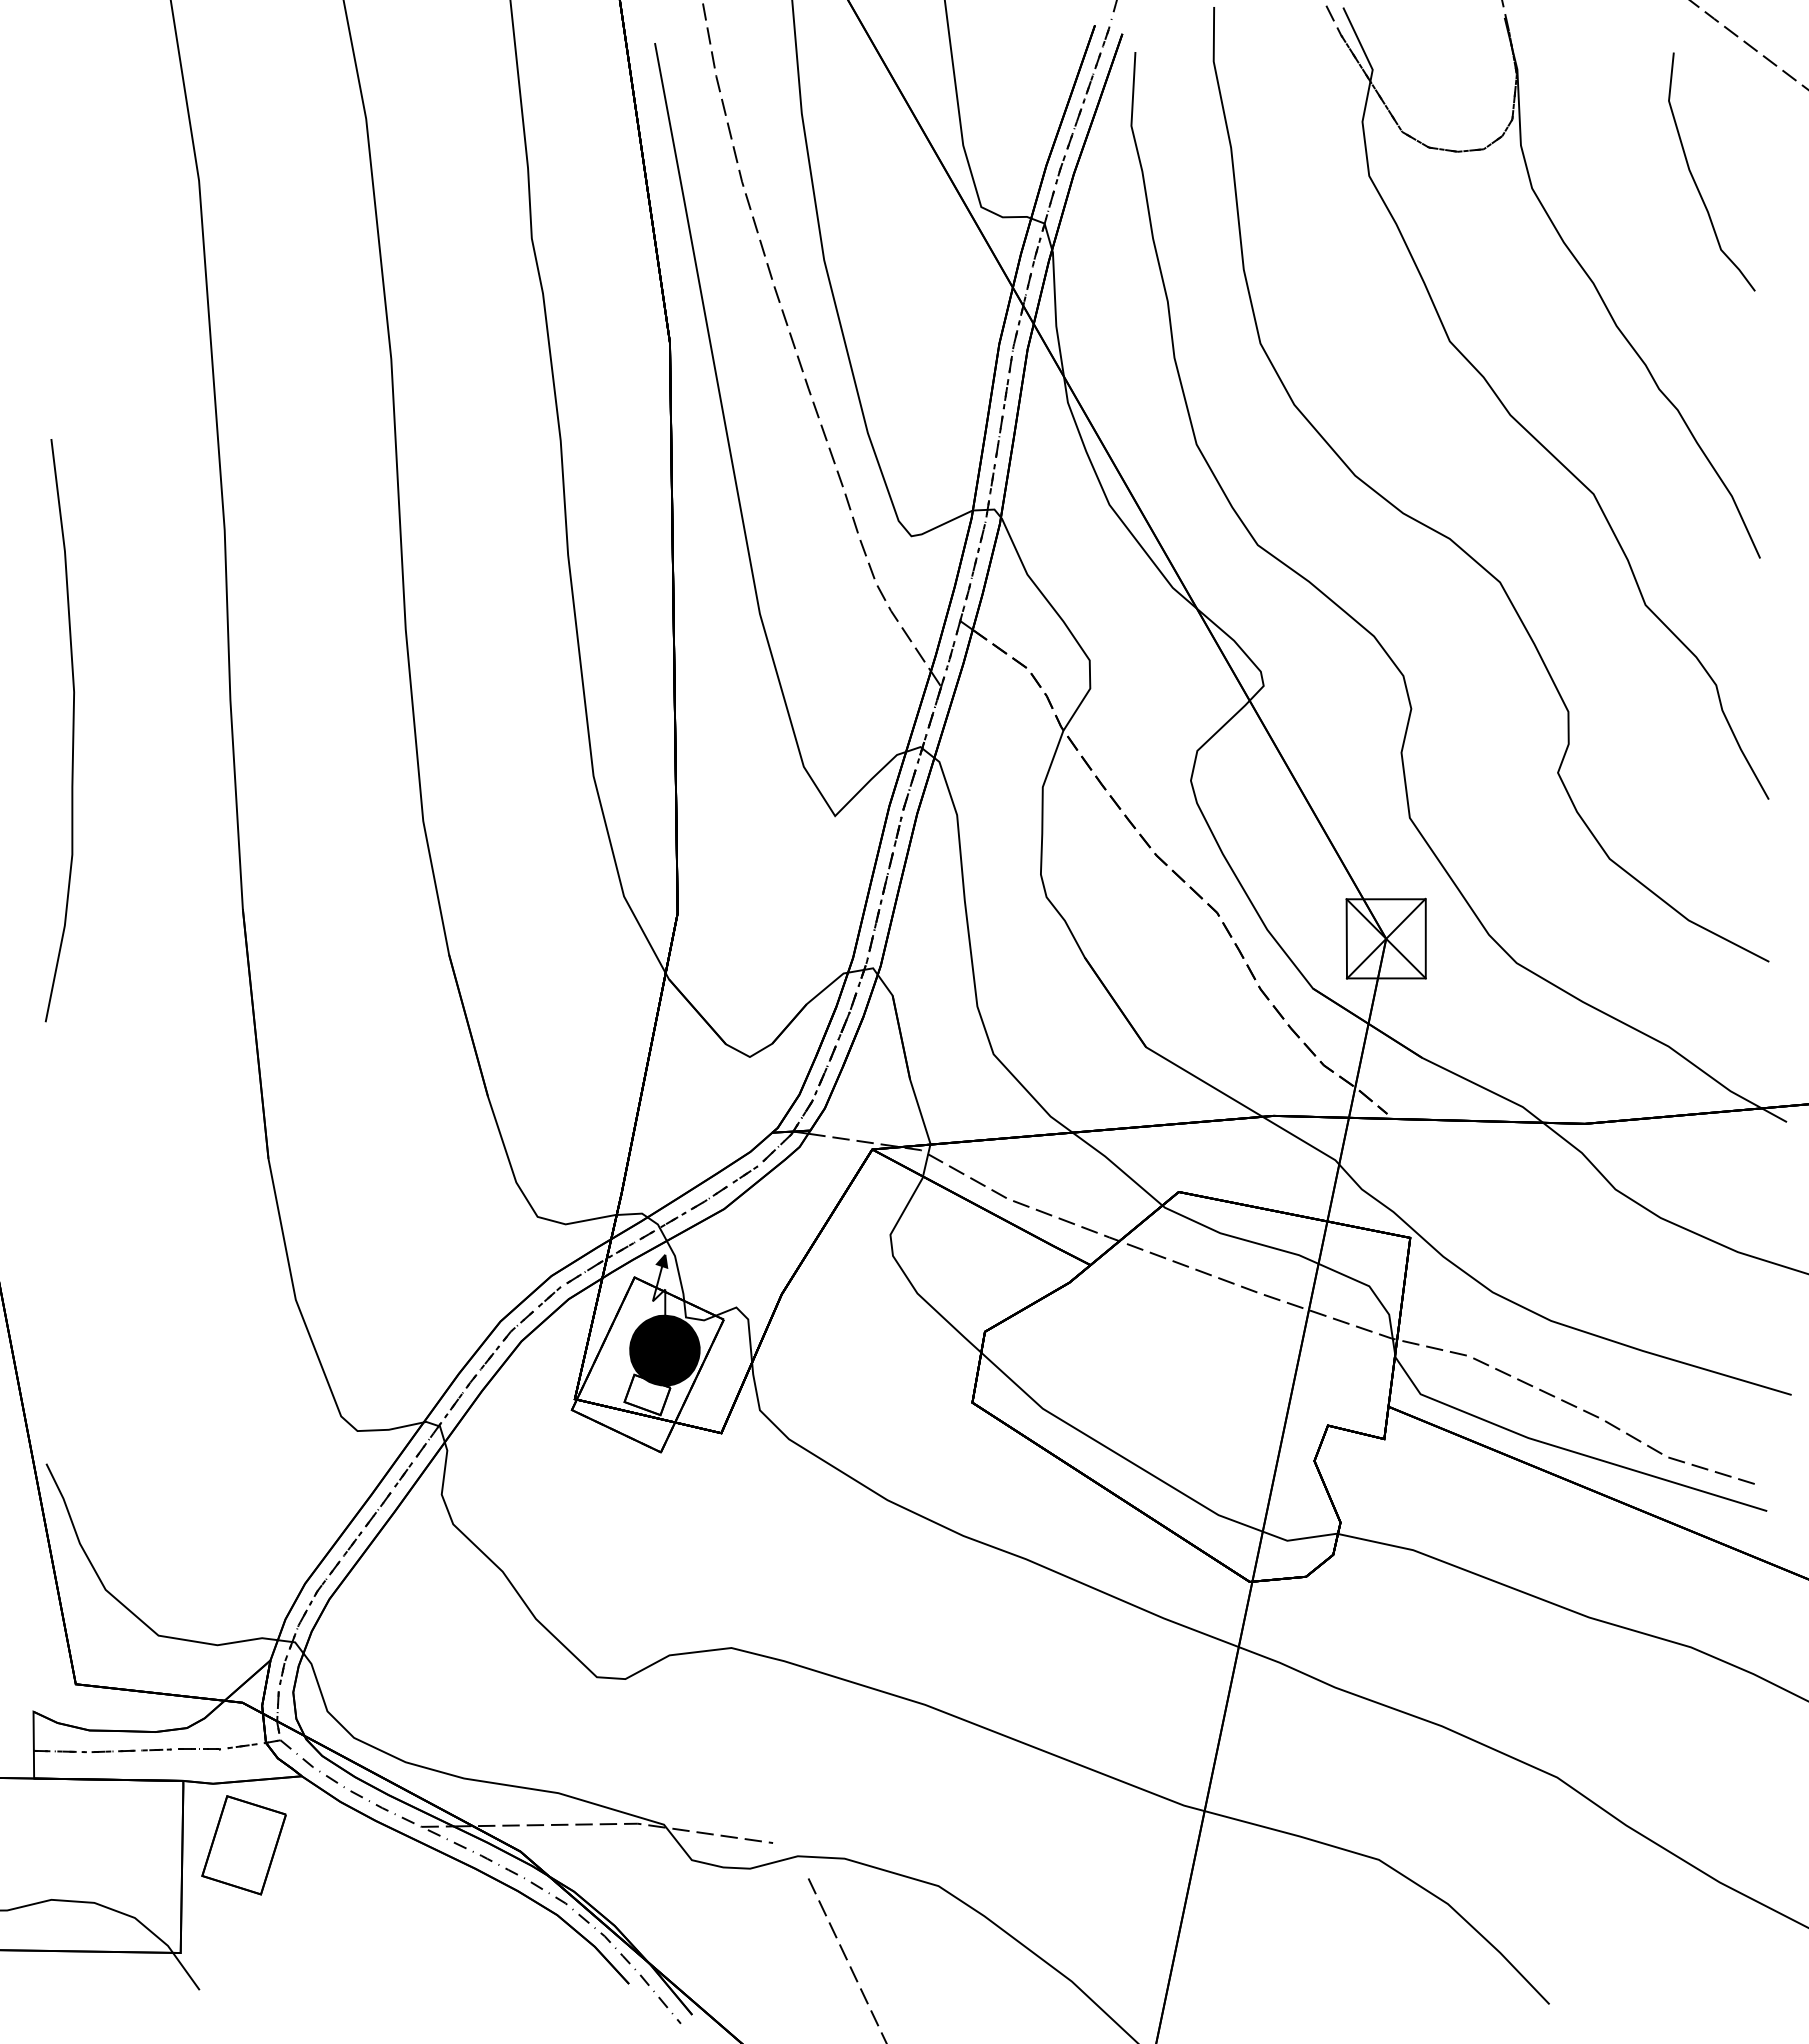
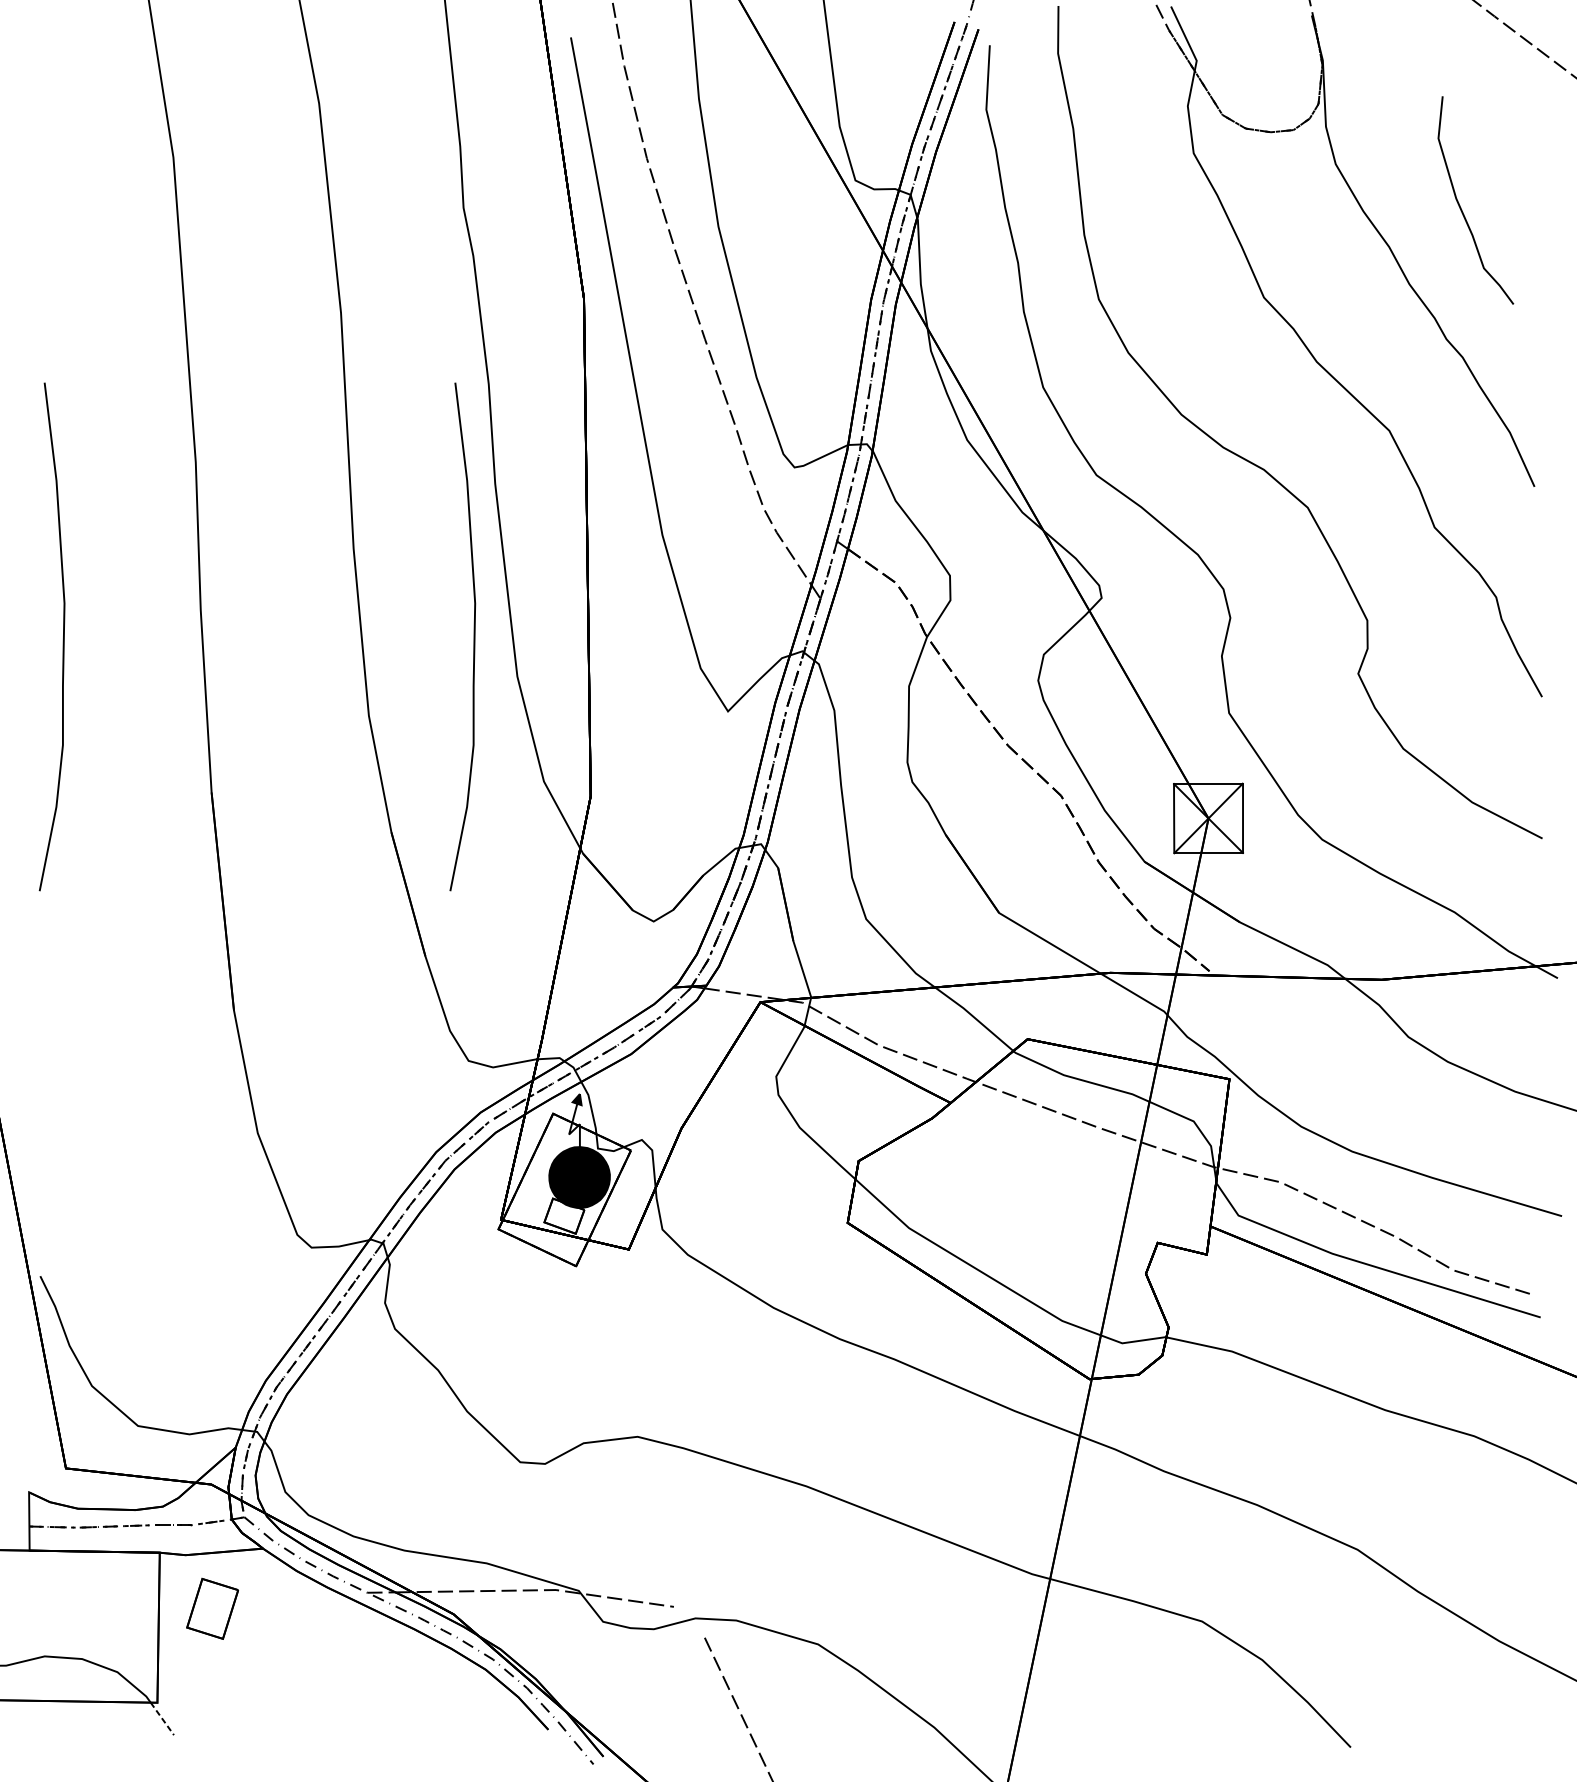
curve: (1695, 180) -> (1461, 207), moved
curve: (543, 730) -> (473, 636), added
part: (243, 1845) -> (212, 1609), size x0.7
line: (186, 1971) -> (162, 1718), solid -> dashed

